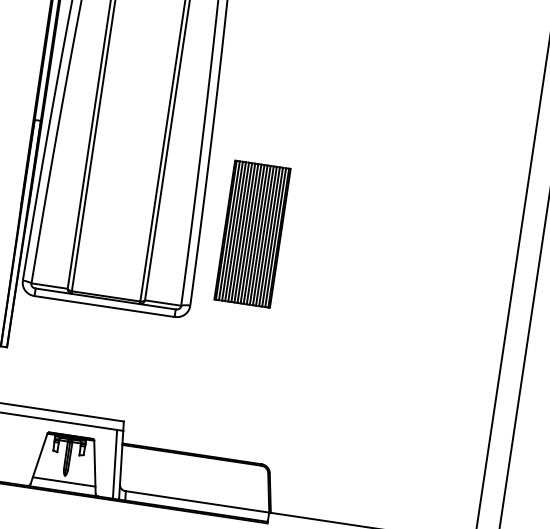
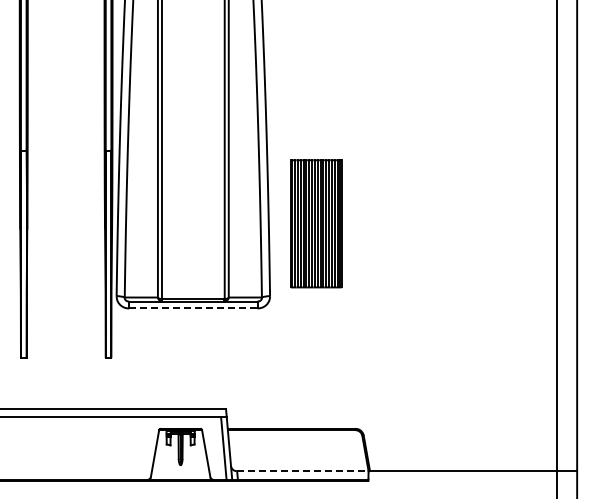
line: (104, 306) -> (193, 308), solid -> dashed
line: (63, 482) -> (180, 471), removed
line: (197, 502) -> (302, 471), solid -> dashed

